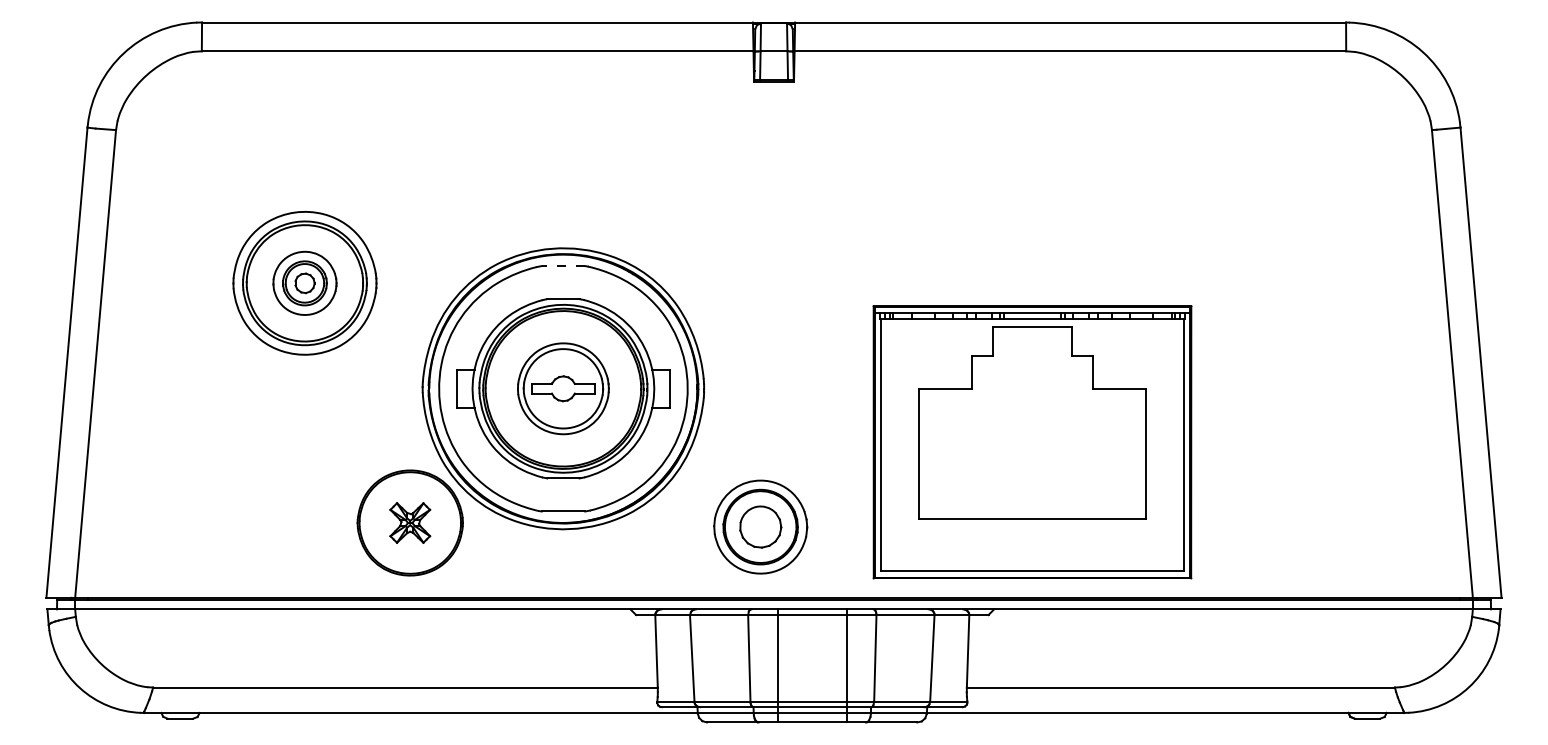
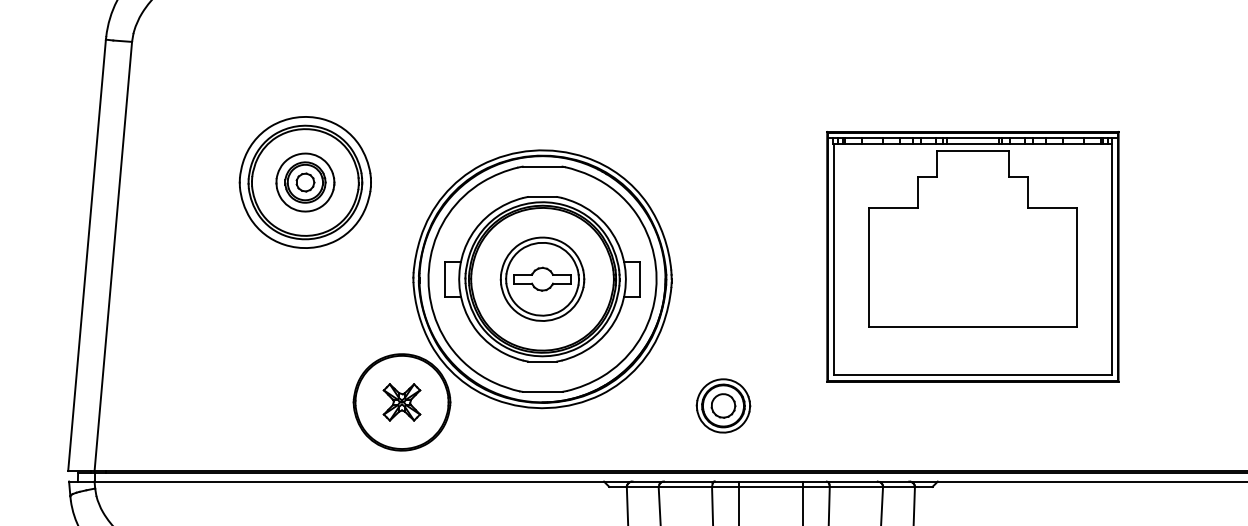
line: (563, 266) -> (542, 167), dashed -> solid
part: (1032, 442) -> (972, 256), moved
part: (760, 526) -> (723, 405), size x0.62

